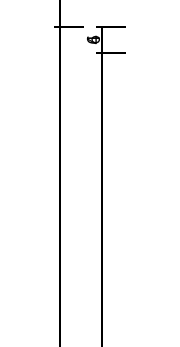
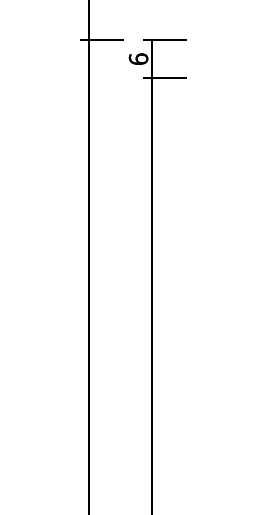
text: (93, 39) -> (138, 58), 4 -> 6

